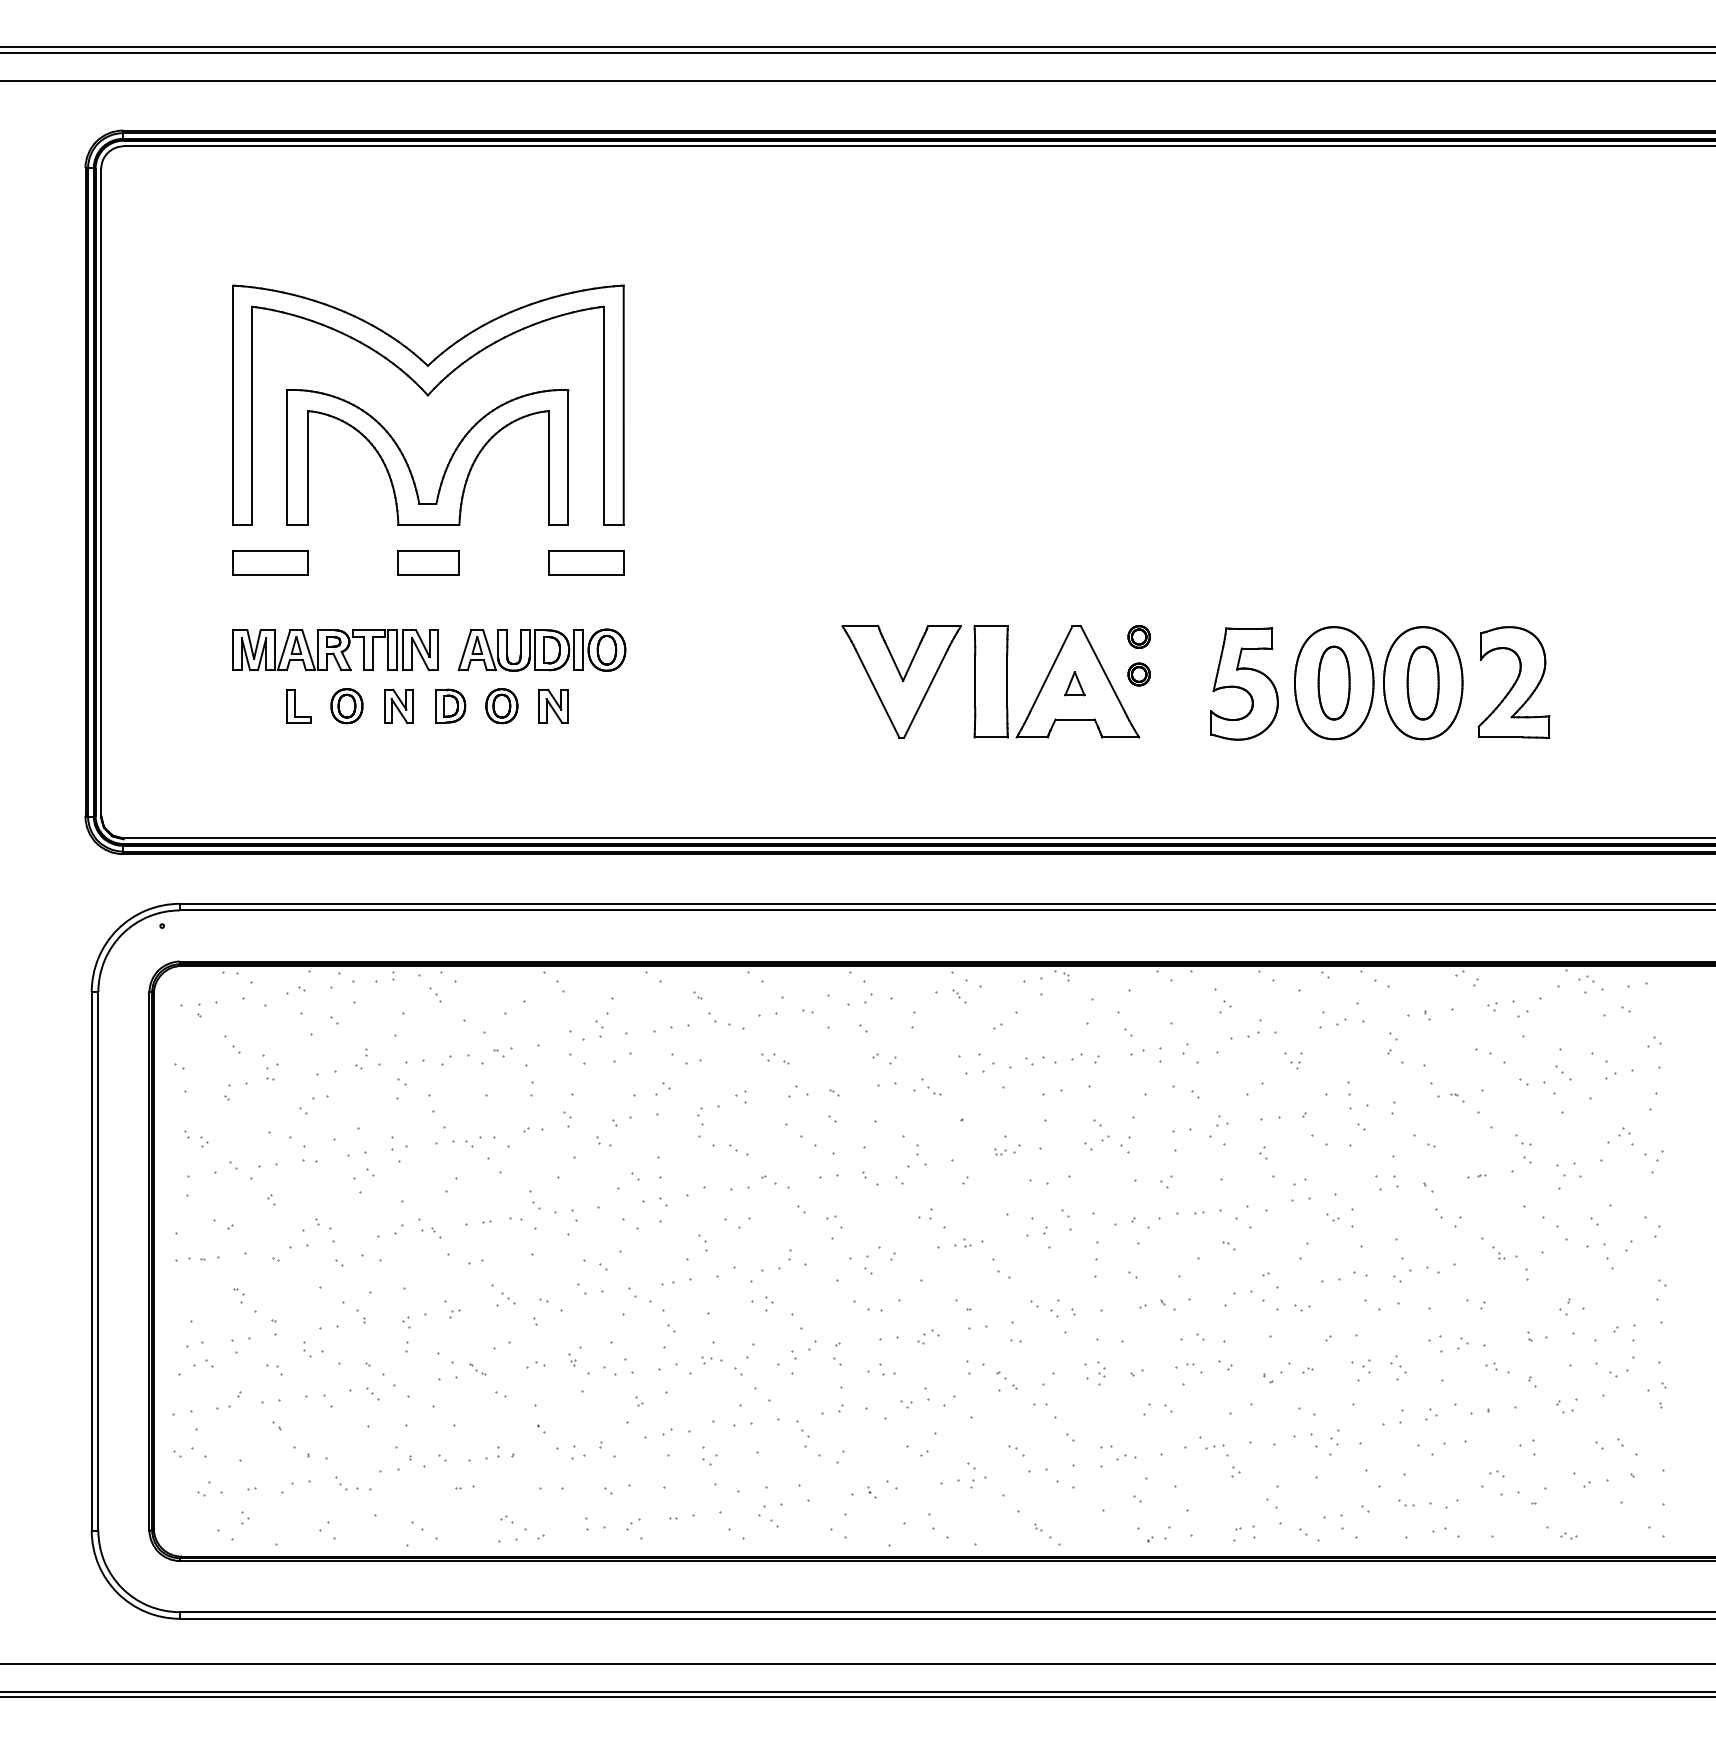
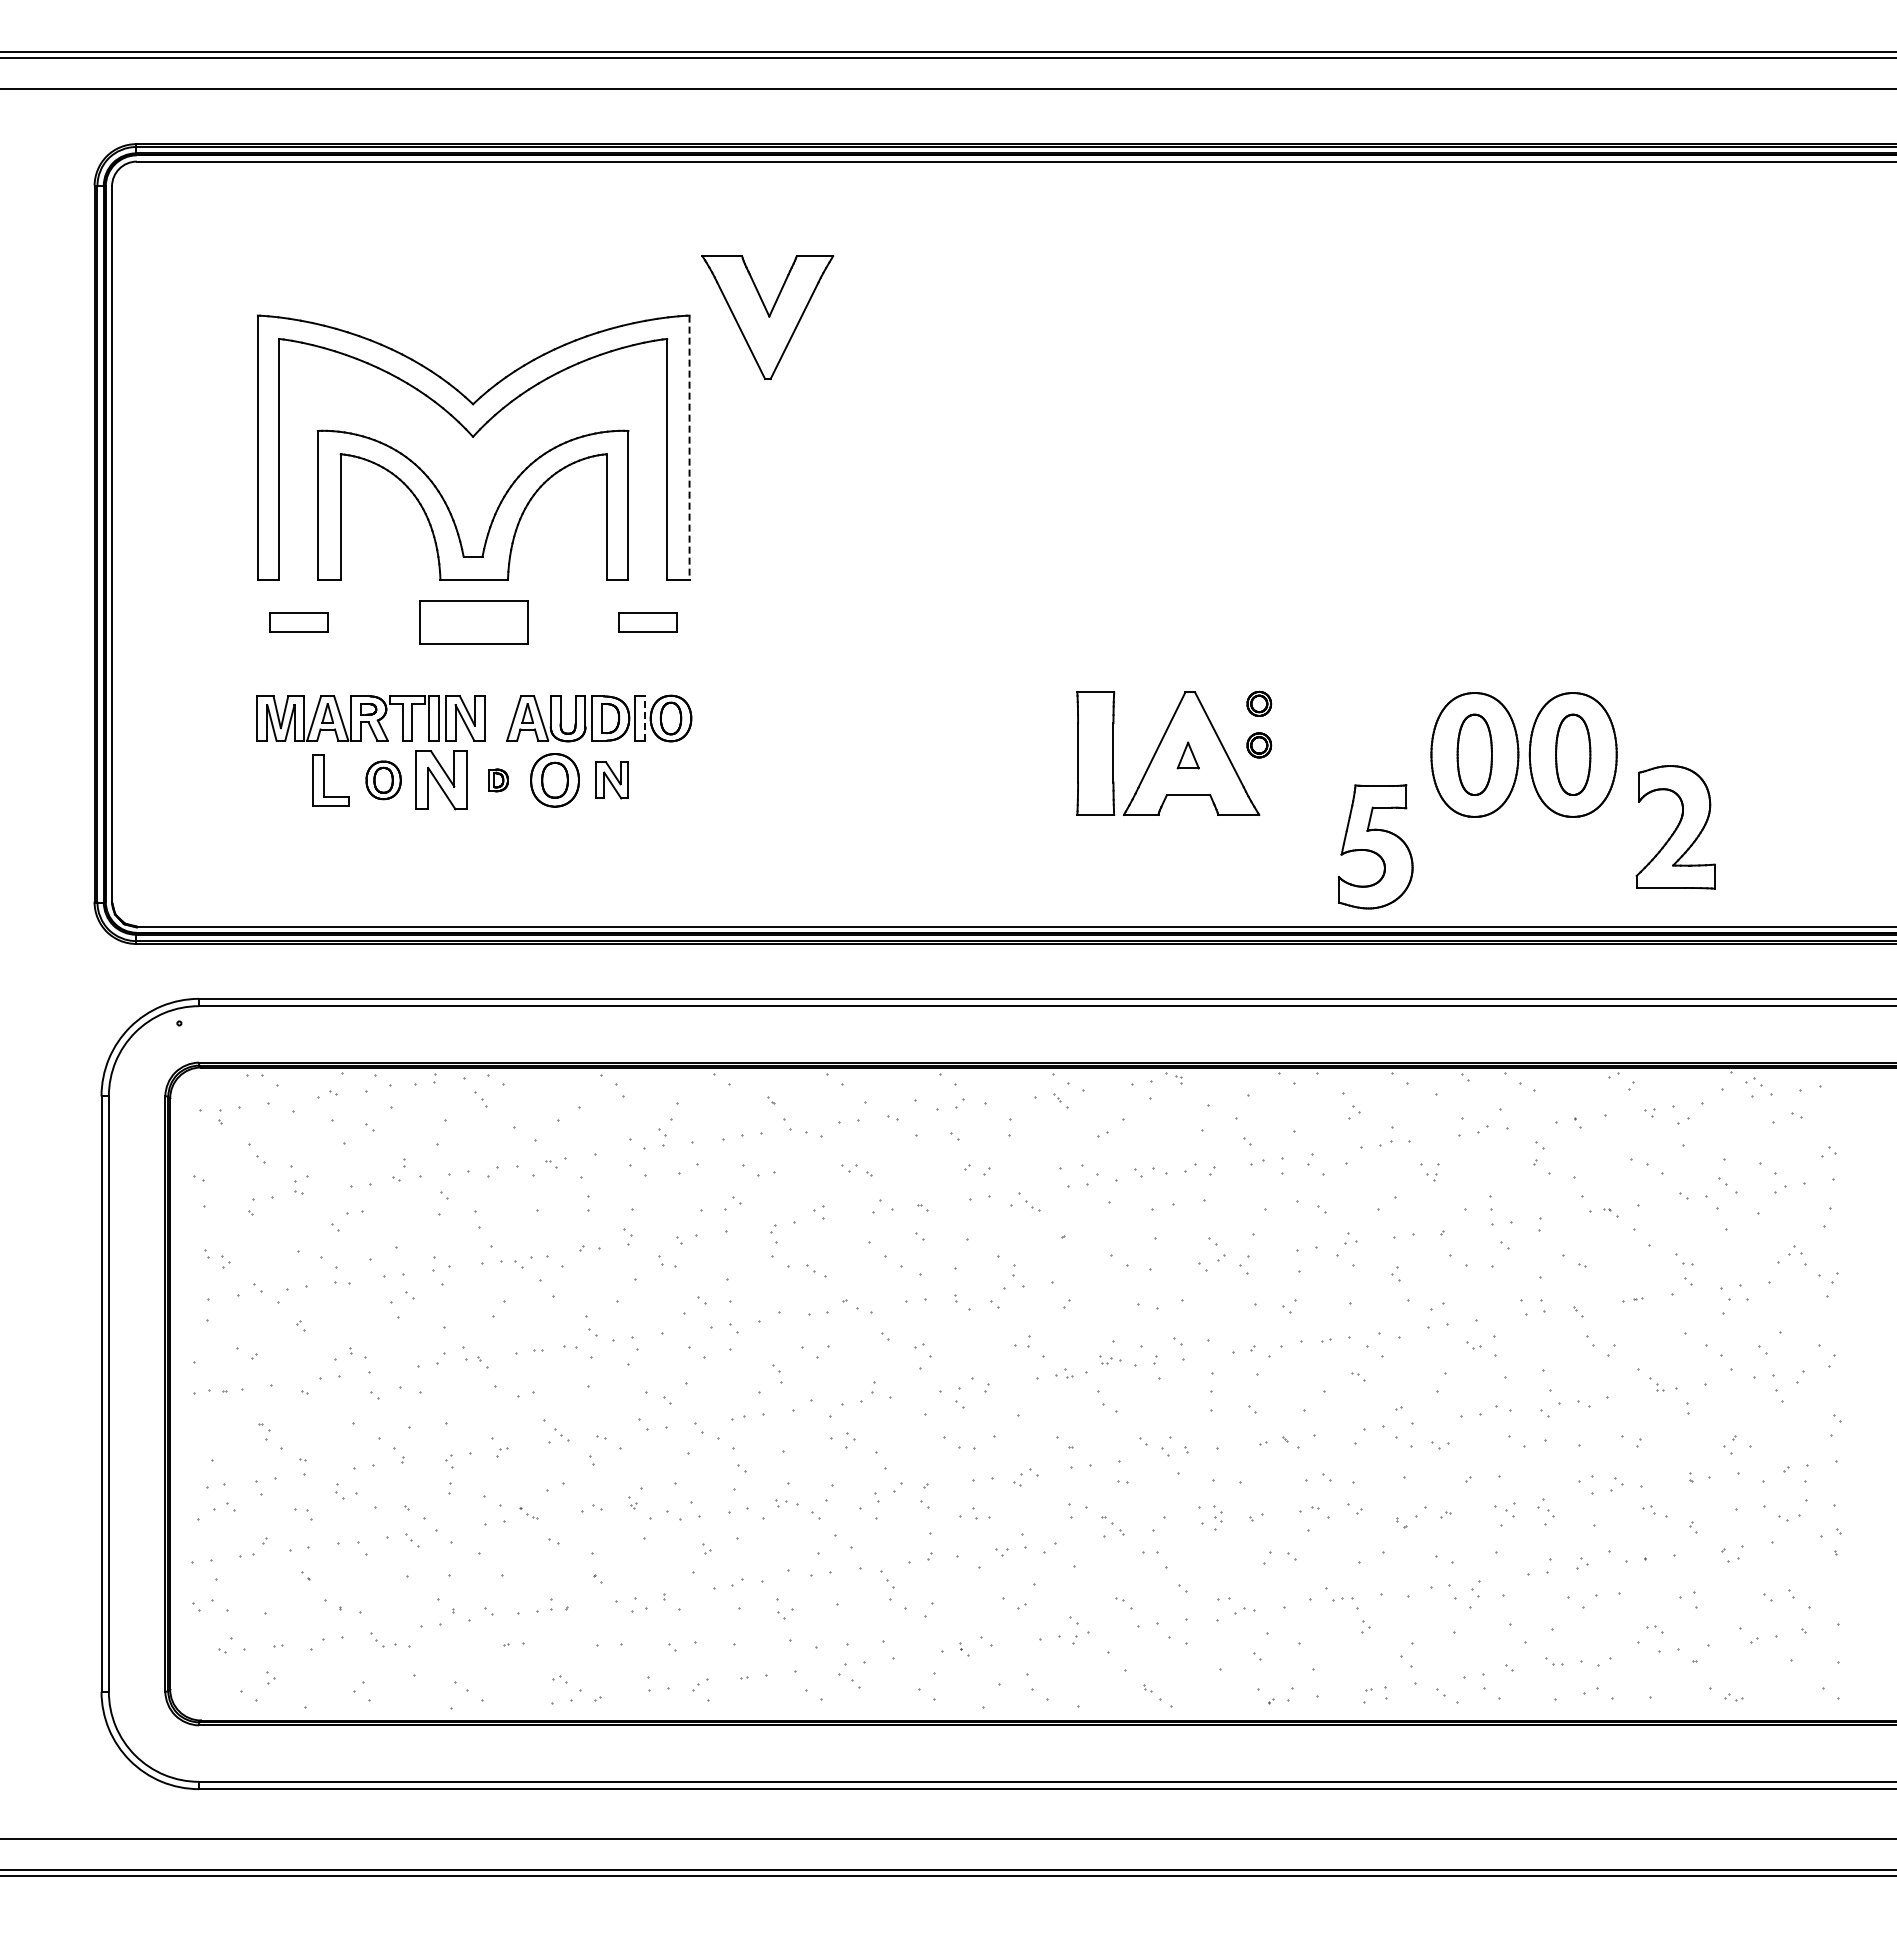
line: (623, 405) -> (689, 448), solid -> dashed
part: (270, 563) -> (299, 622), size x0.7
part: (428, 563) -> (473, 622), size x1.6
part: (586, 563) -> (648, 622), size x0.7
line: (582, 650) -> (644, 718), solid -> dashed
part: (901, 681) -> (767, 317), moved
part: (1513, 682) -> (1675, 827), moved
part: (1244, 683) -> (1375, 846), moved
part: (298, 705) -> (330, 779), size x1.4
part: (398, 706) -> (440, 780), size x1.6
part: (450, 706) -> (498, 780), size x0.6
part: (501, 706) -> (554, 780), size x1.4
part: (1004, 1151) -> (1110, 1359), moved

